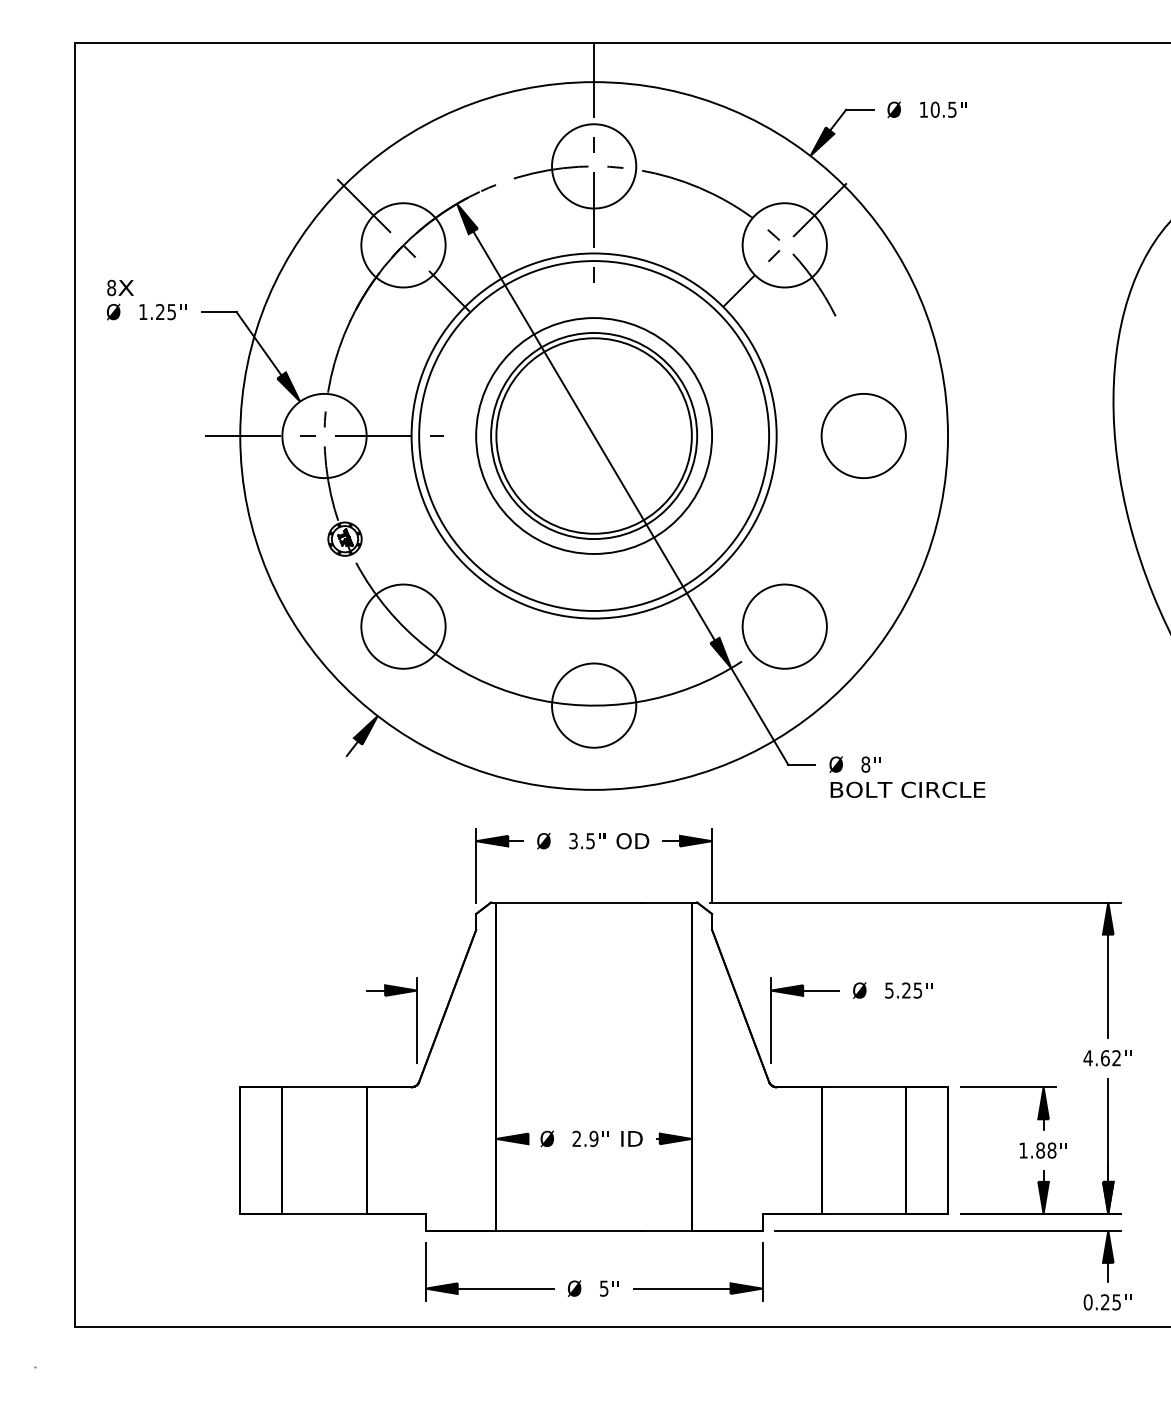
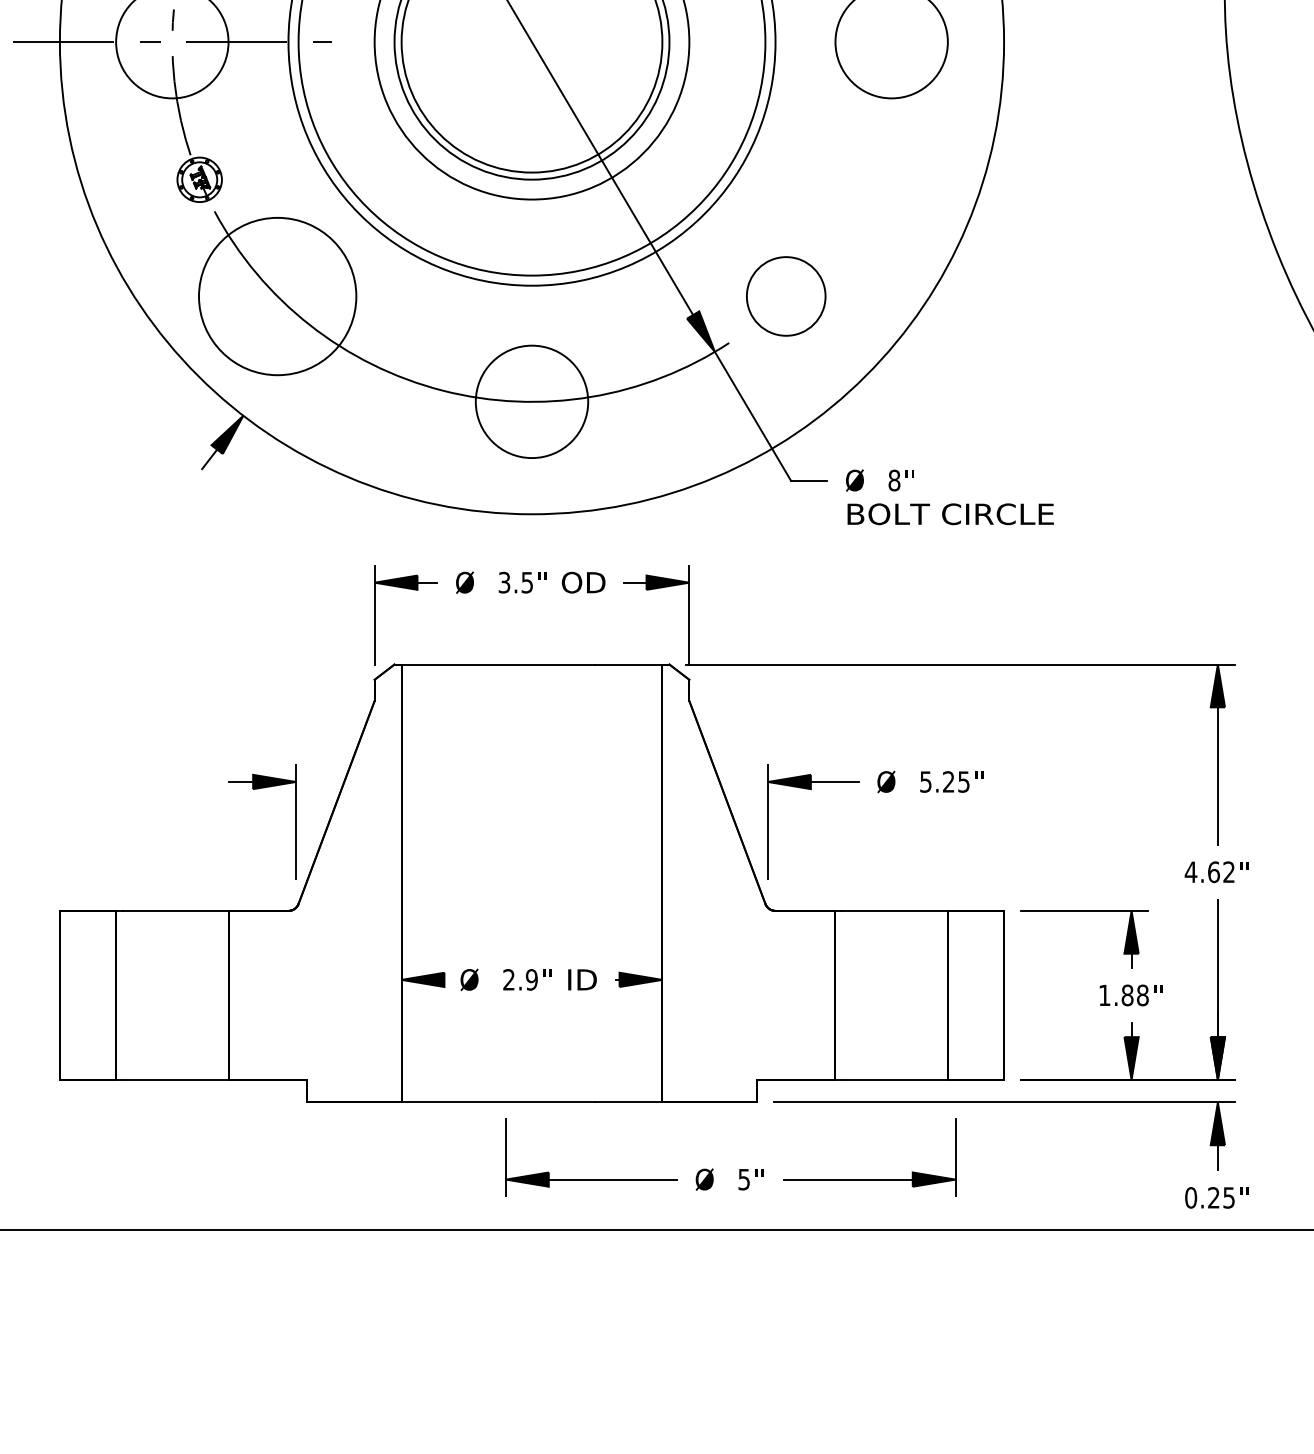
circle: (403, 626) -> (277, 296), size x1.4
circle: (784, 626) -> (785, 296), size x0.7
part: (600, 1280) -> (739, 1168), moved

